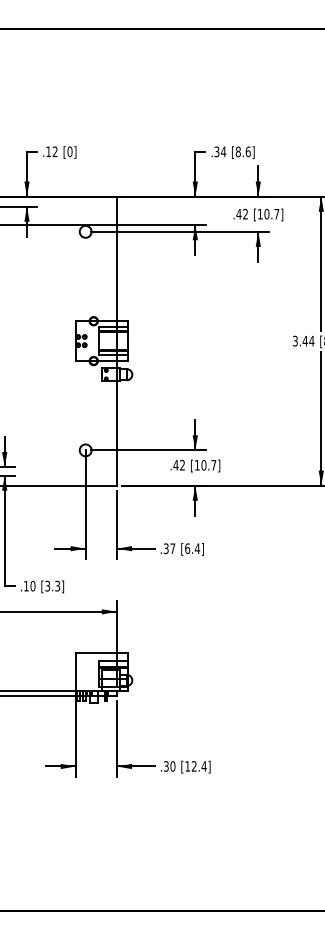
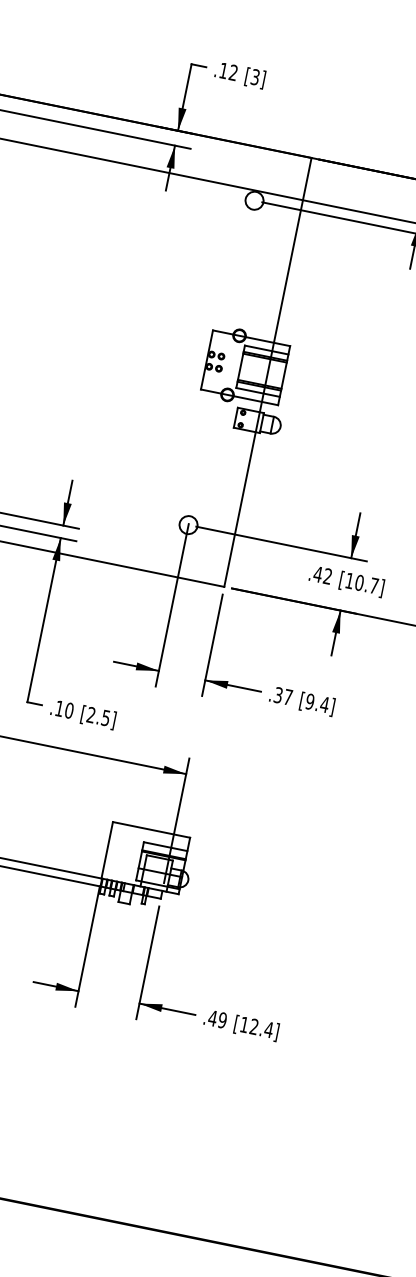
text: (69, 151) -> (254, 76), [0] -> [3]
text: (187, 548) -> (310, 701), [6.4] -> [9.4]
text: (52, 585) -> (98, 715), [3.3] -> [2.5]
text: (169, 766) -> (217, 1019), .30 -> .49

